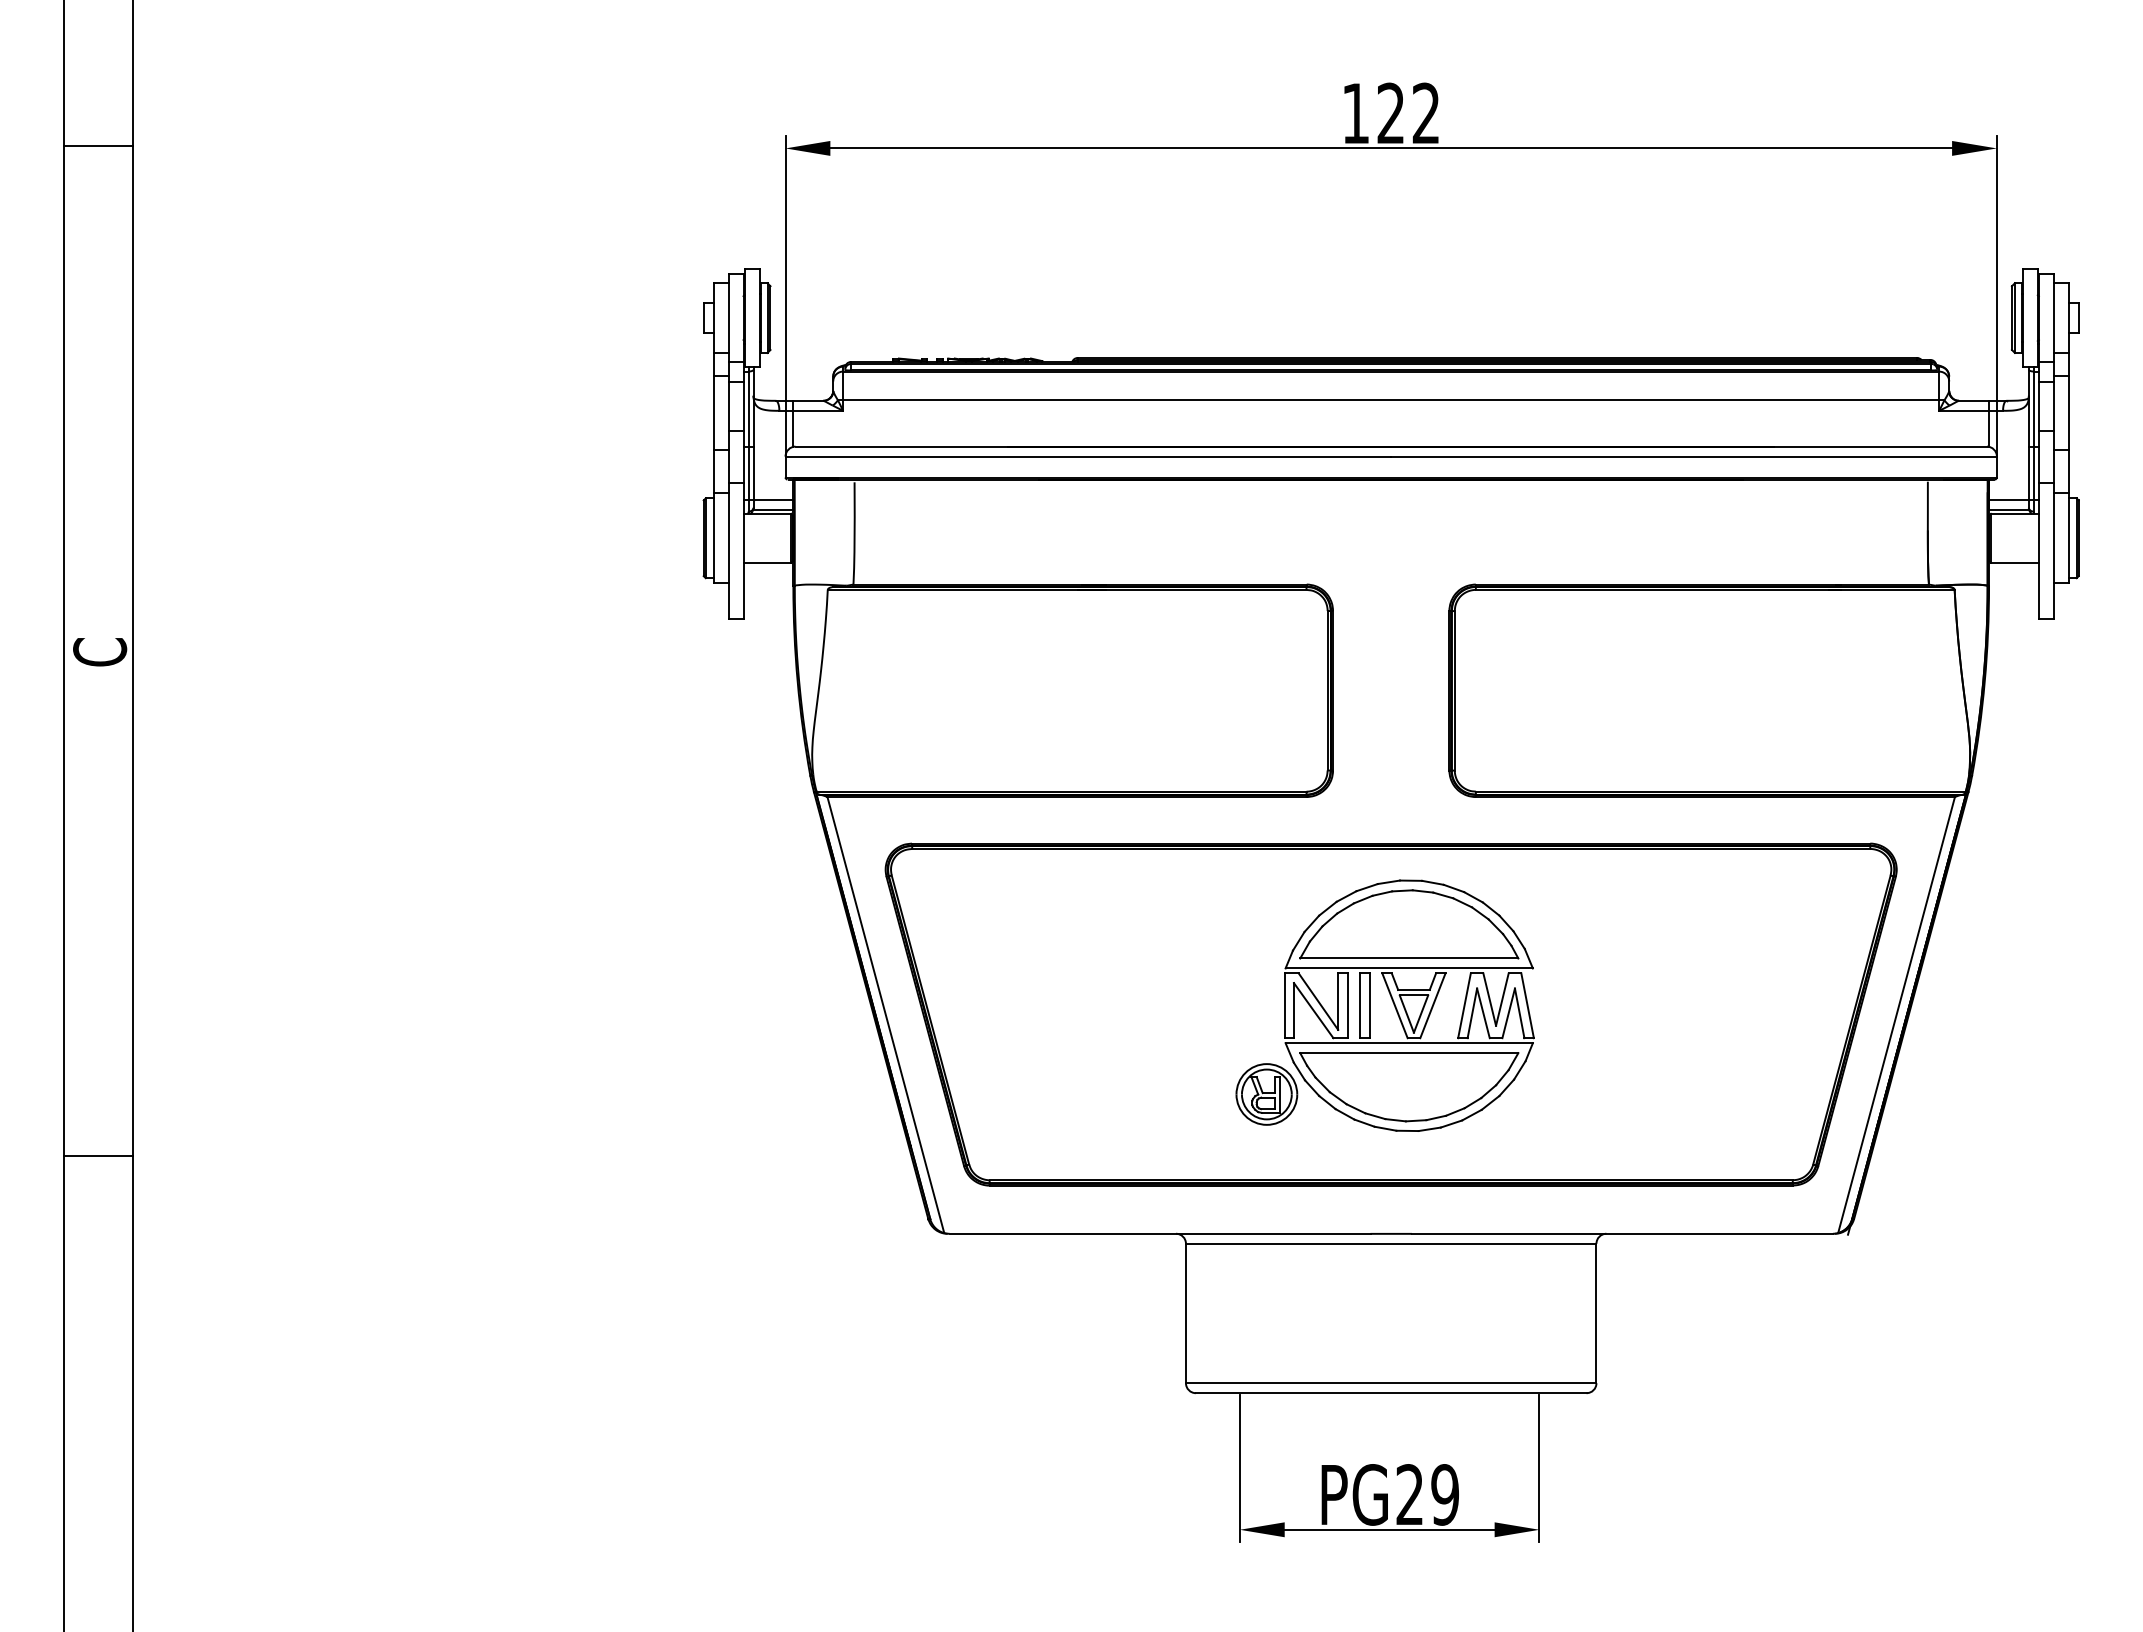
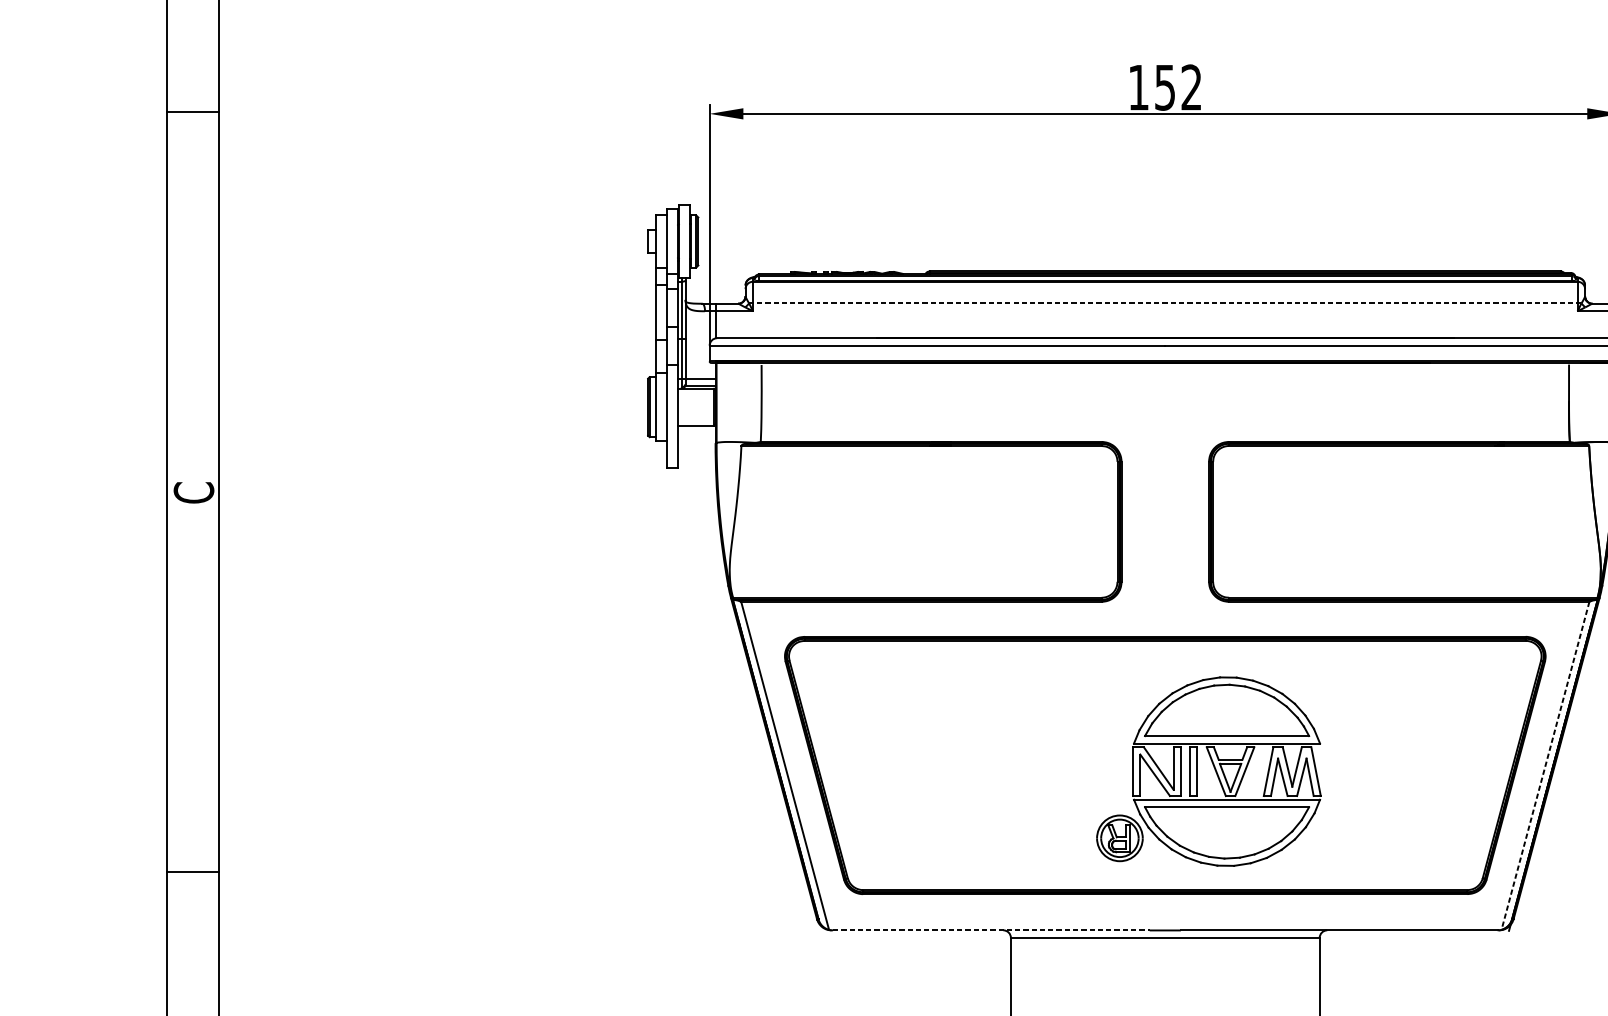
text: (1390, 113) -> (1164, 87), 122 -> 152
line: (1390, 400) -> (1164, 303), solid -> dashed
part: (1392, 1002) -> (1214, 769), moved
line: (1896, 1015) -> (1545, 766), solid -> dashed
line: (1160, 1233) -> (991, 930), solid -> dashed

